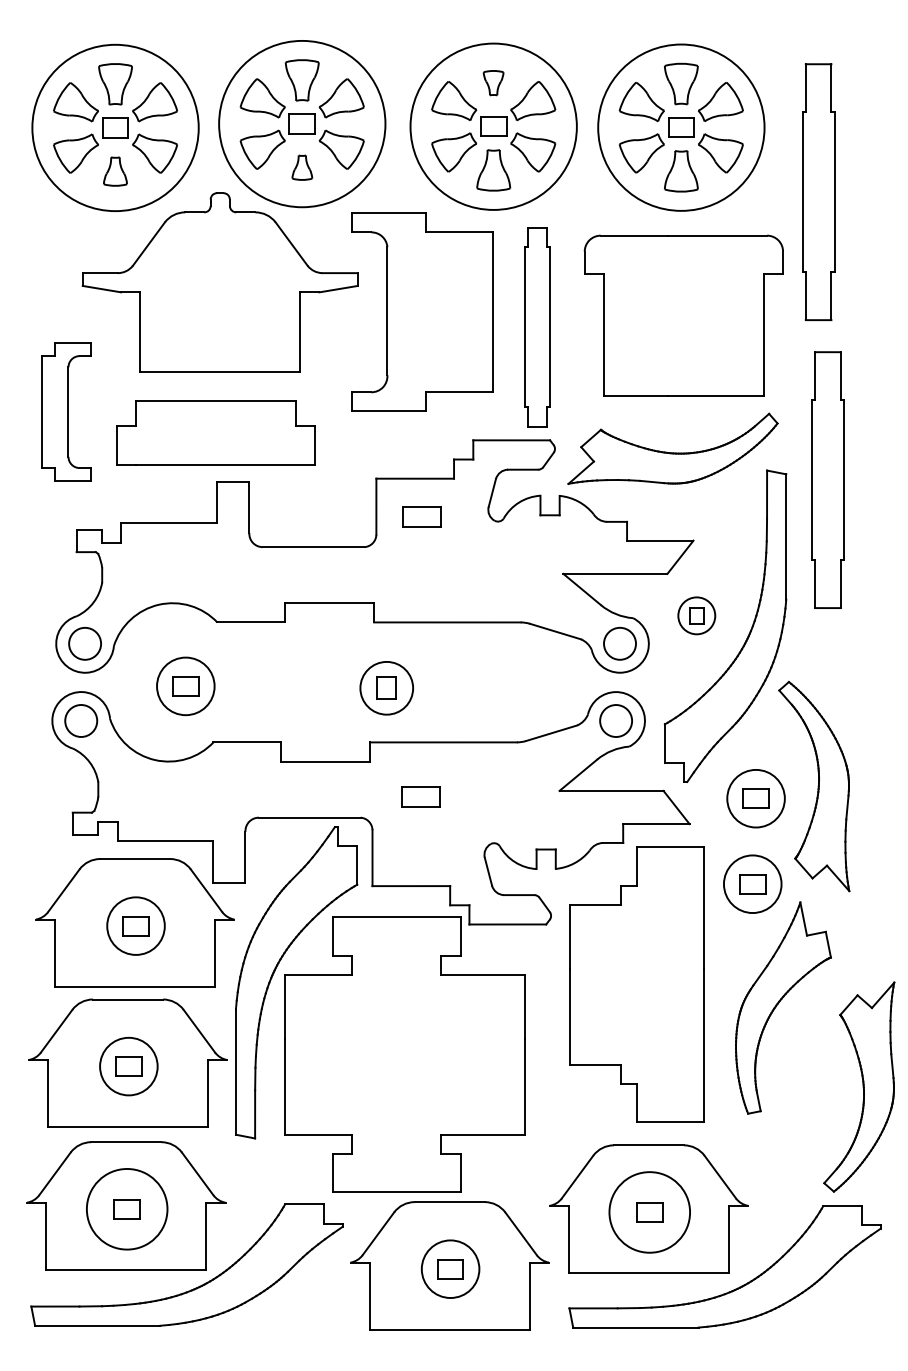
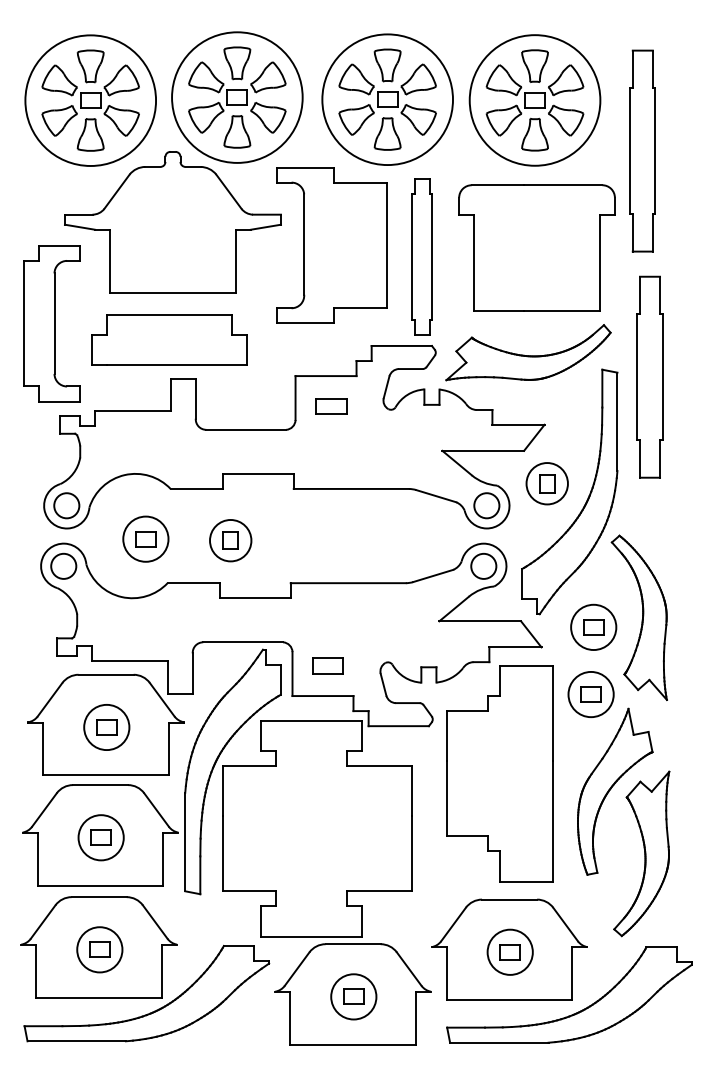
part: (493, 83) -> (387, 65), size x1.67
part: (302, 167) -> (237, 131), size x1.67
part: (115, 171) -> (90, 134), size x1.43
part: (65, 411) -> (51, 323), size x1.43
part: (695, 615) -> (546, 483), size x1.43
part: (386, 688) -> (230, 540), moved
part: (419, 796) -> (327, 665), moved
part: (858, 1086) -> (641, 853), moved
circle: (126, 1208) -> (99, 949), size x0.71
circle: (648, 1211) -> (509, 951), size x0.71

